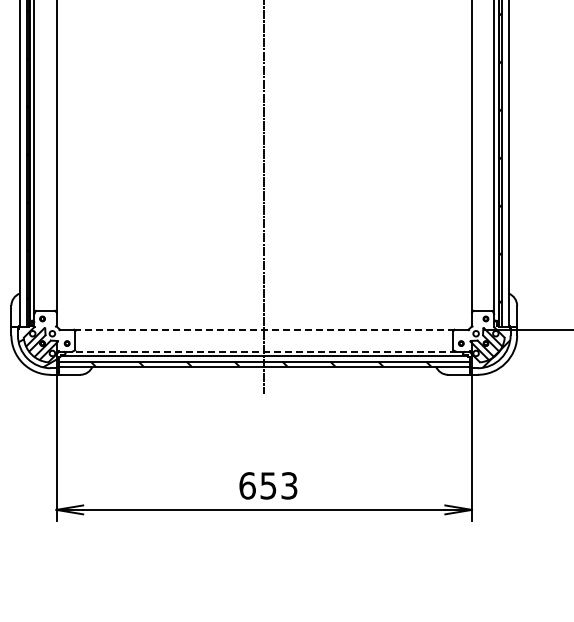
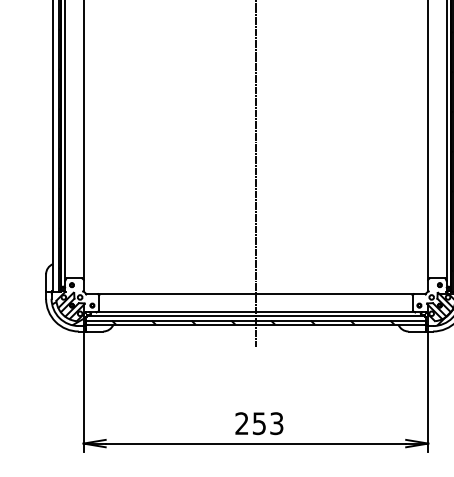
line: (264, 329) -> (256, 293), dashed -> solid
line: (263, 351) -> (255, 312), dashed -> solid
text: (247, 485) -> (242, 423), 653 -> 253

